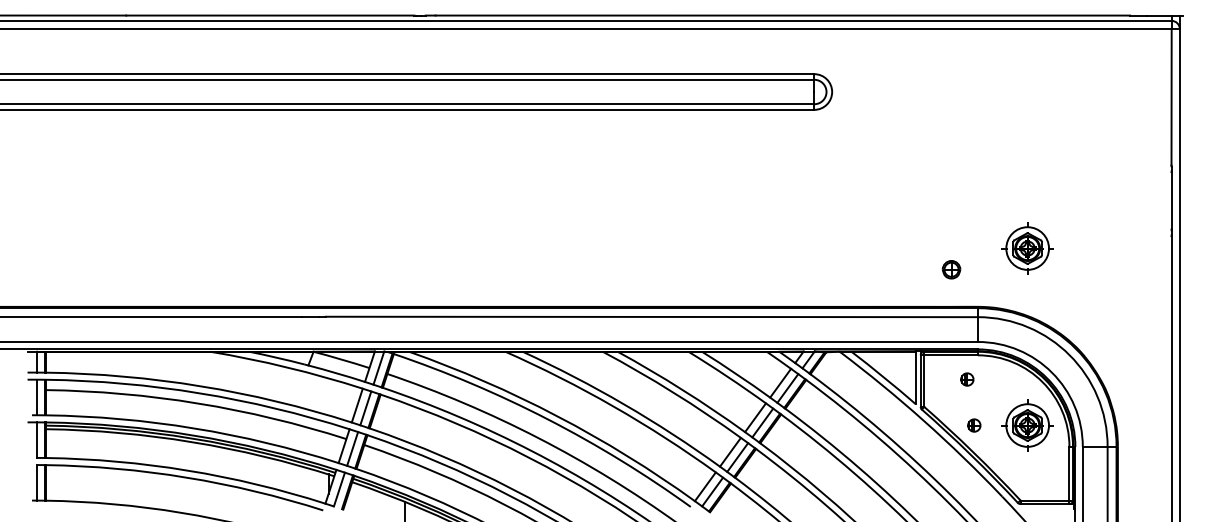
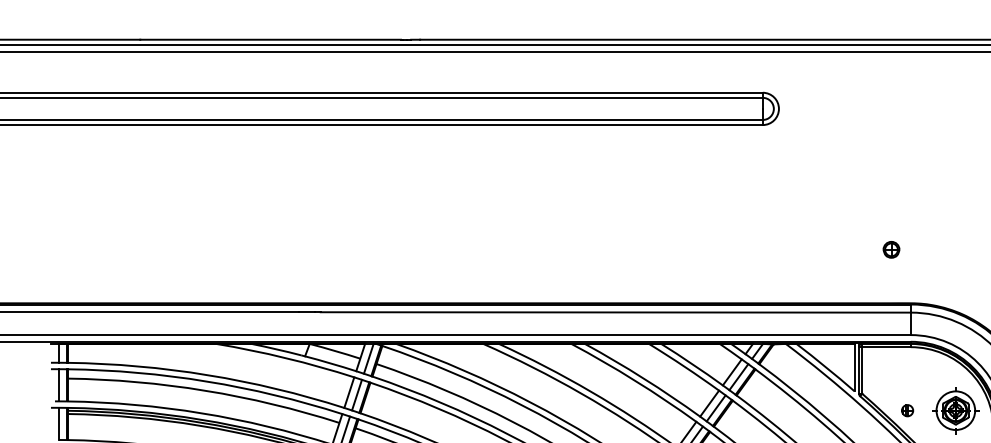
part: (1027, 248) -> (955, 250), removed
part: (951, 269) -> (891, 249), moved
part: (967, 379) -> (901, 369), removed

